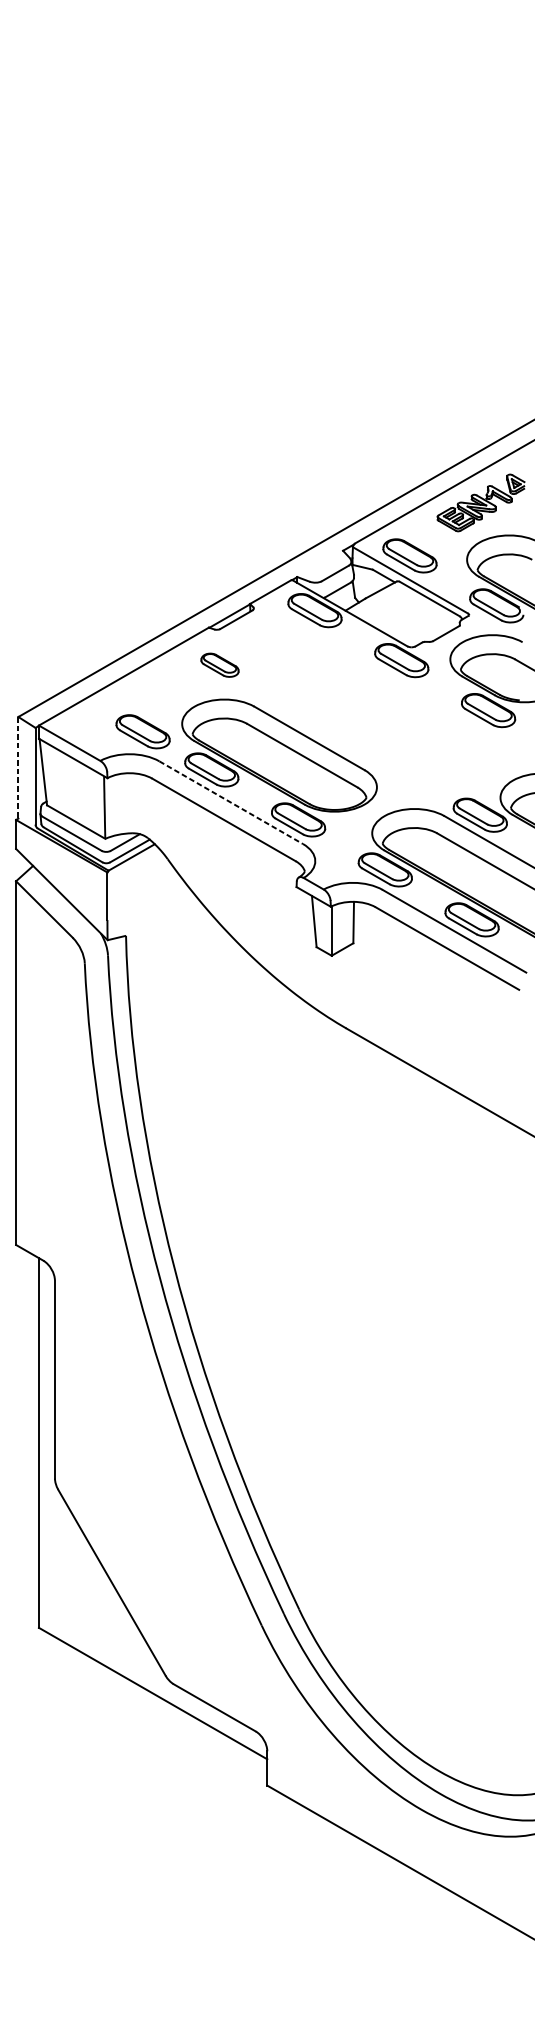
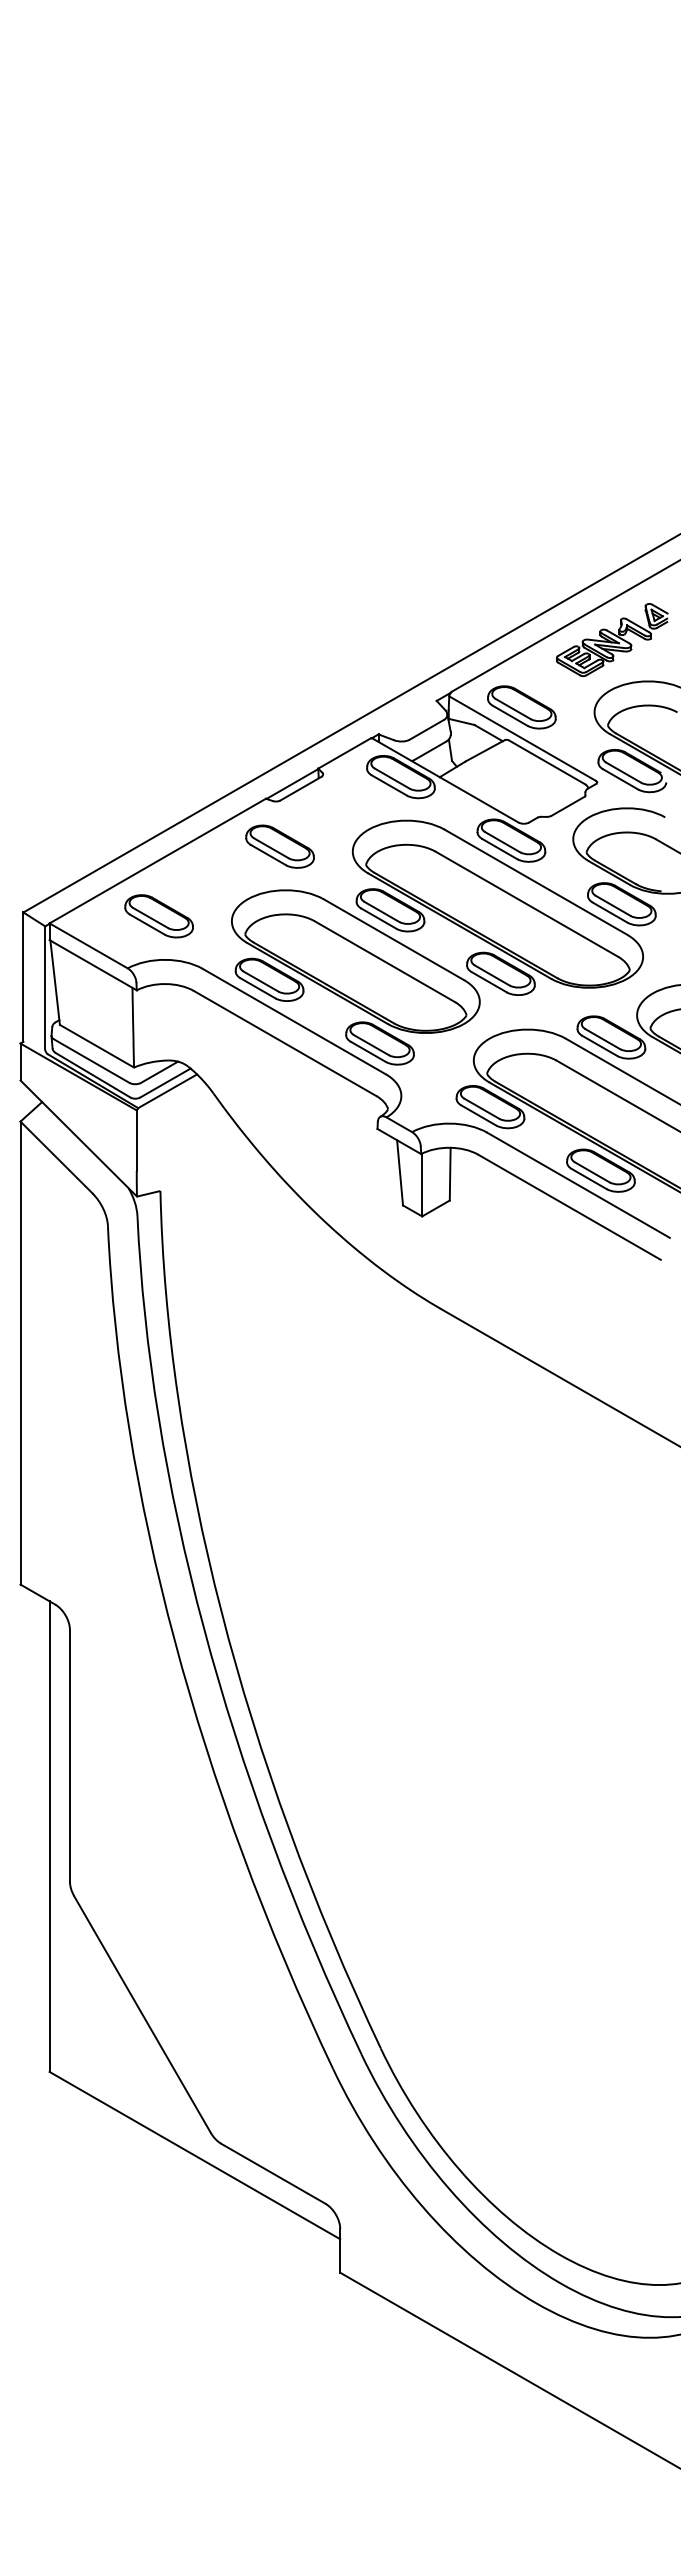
part: (219, 665) -> (279, 846), size x1.43
part: (390, 713) -> (497, 907), added
part: (142, 731) -> (158, 916), moved
line: (18, 768) -> (23, 977), dashed -> solid
line: (231, 802) -> (294, 1021), dashed -> solid

